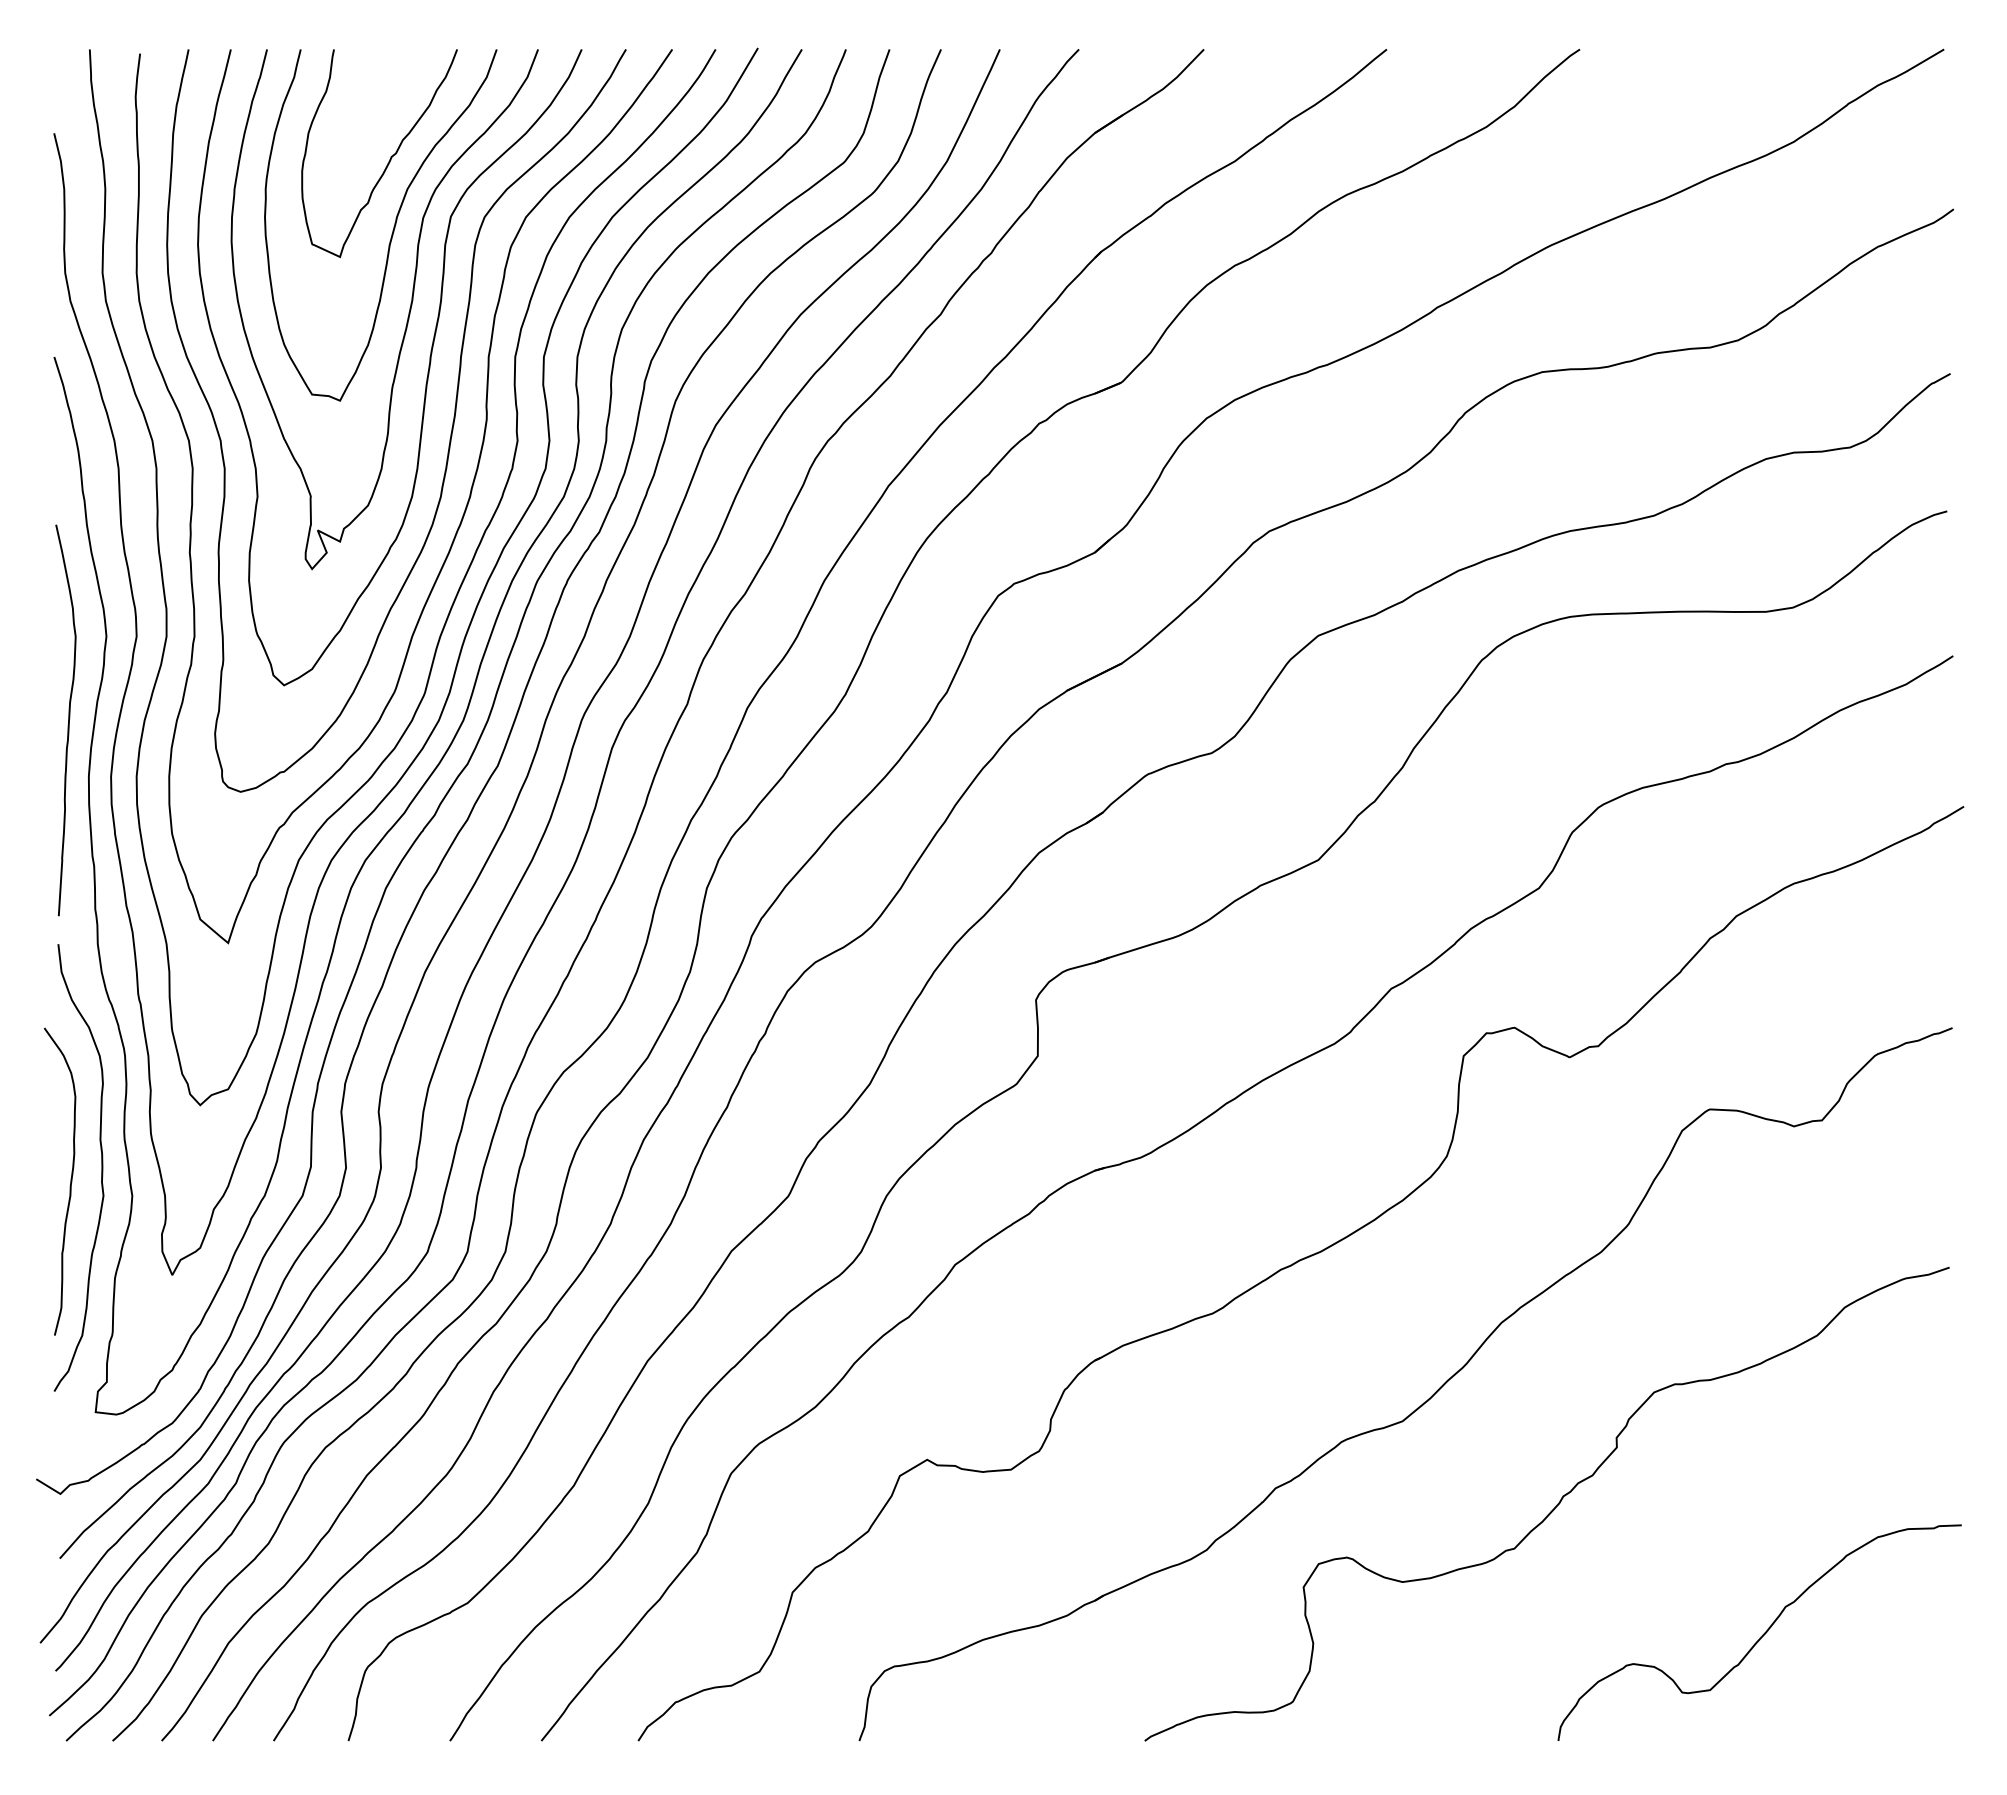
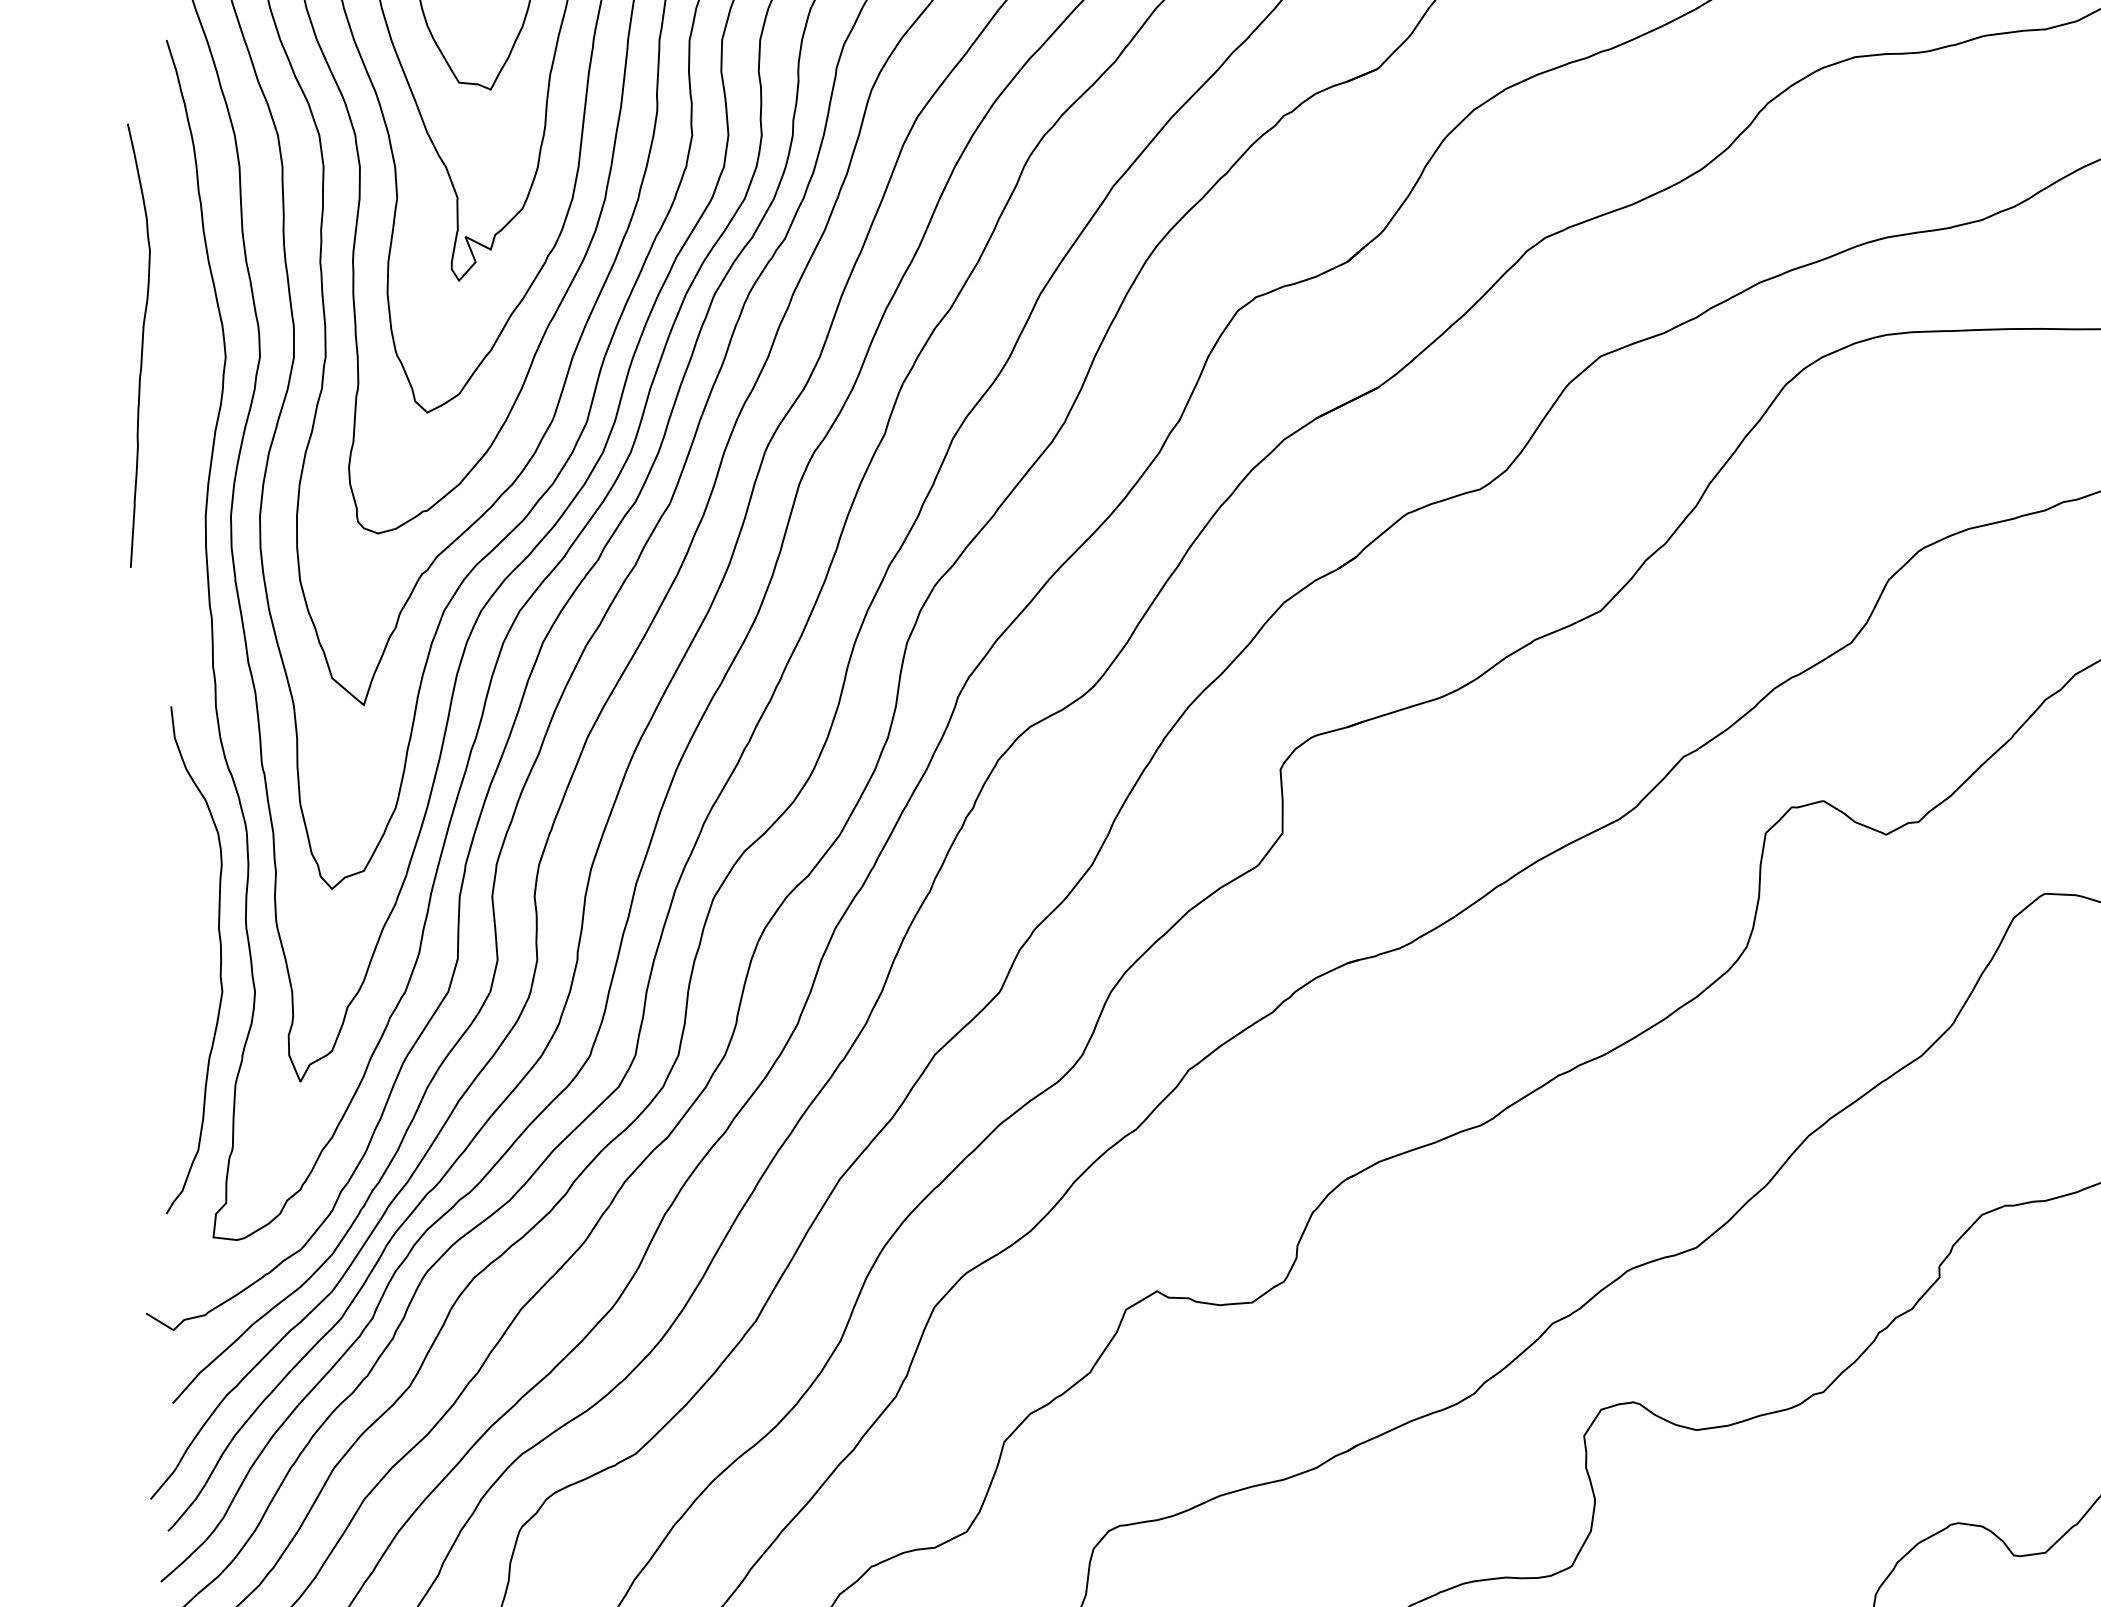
curve: (68, 720) -> (141, 345), moved
curve: (69, 1185) -> (183, 980), removed

